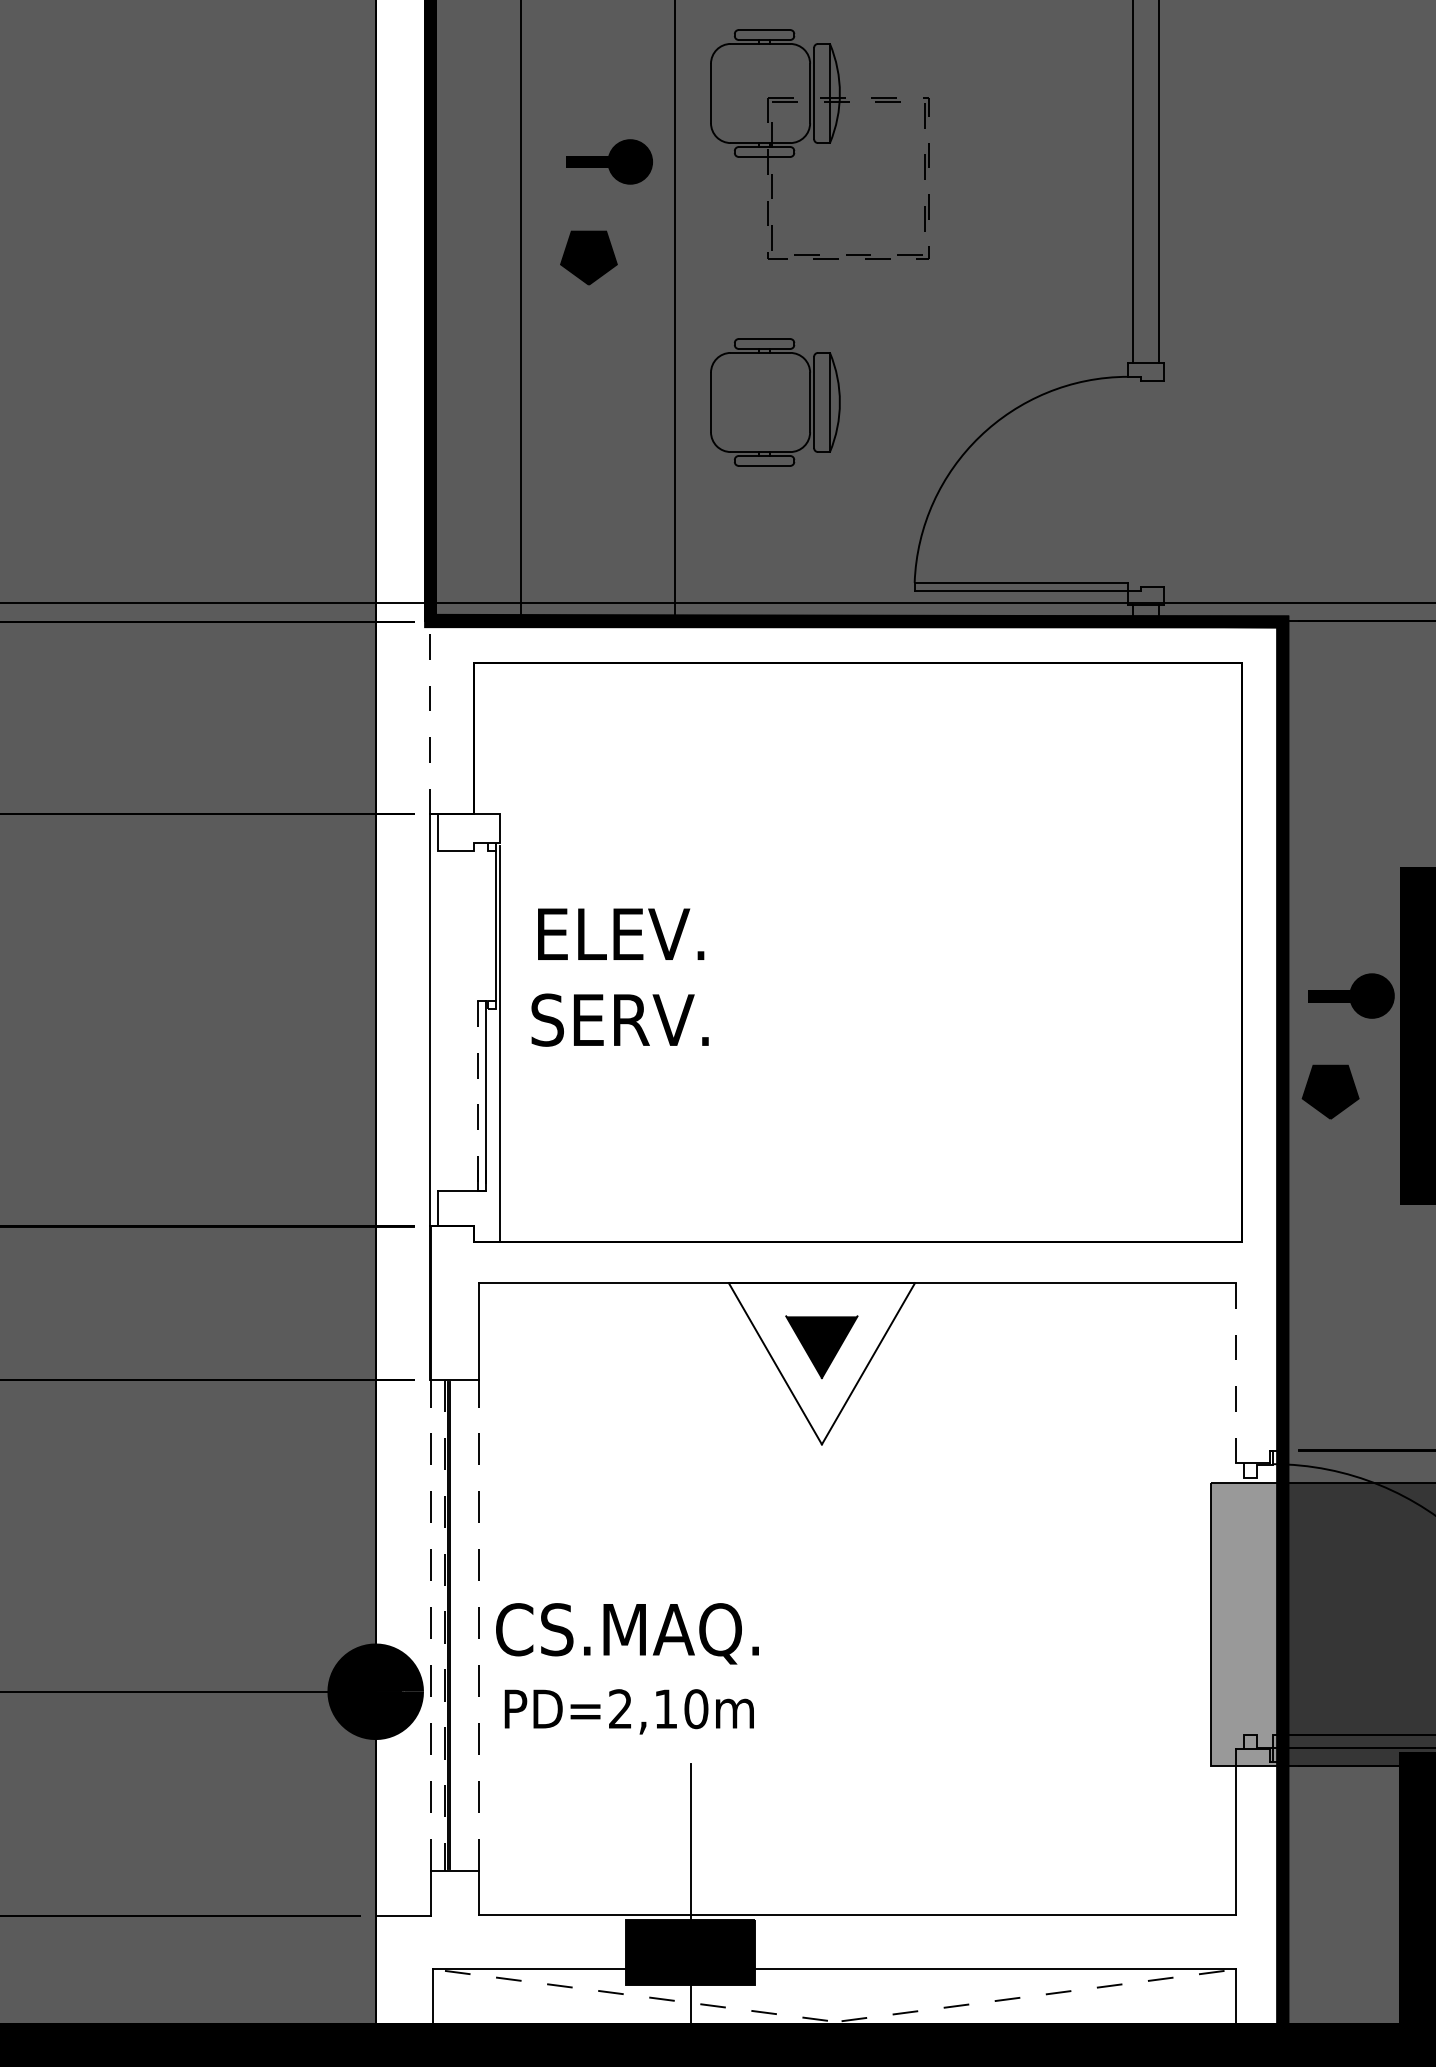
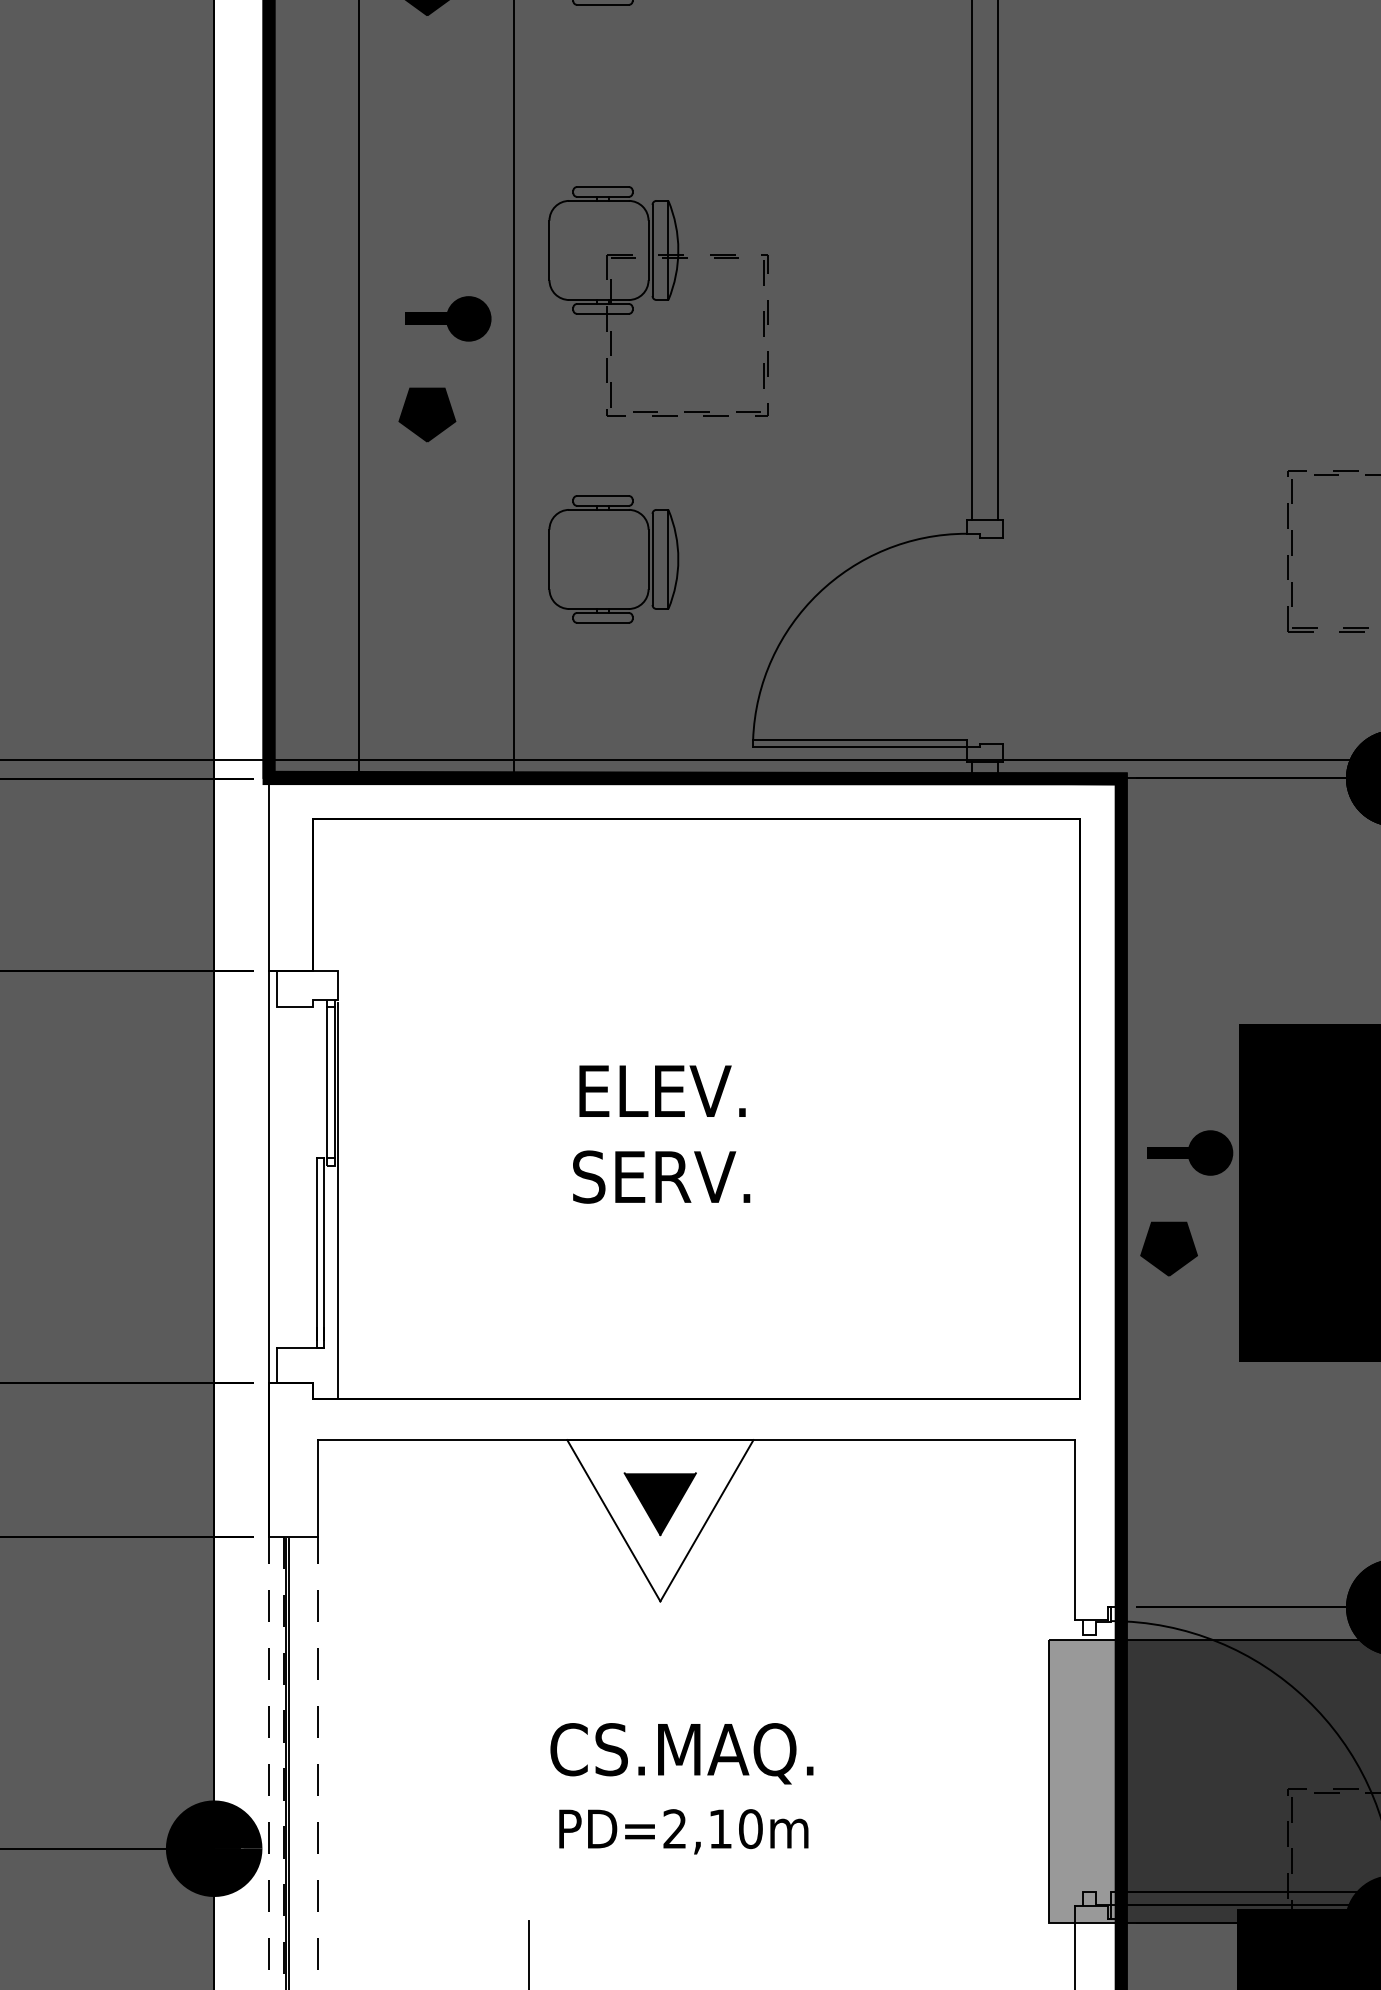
line: (430, 717) -> (268, 874), dashed -> solid
line: (488, 925) -> (326, 1082), added
text: (619, 977) -> (660, 1134), moved
line: (478, 1092) -> (316, 1249), dashed -> solid
line: (1236, 1372) -> (1074, 1529), dashed -> solid
text: (627, 1668) -> (681, 1788), moved

